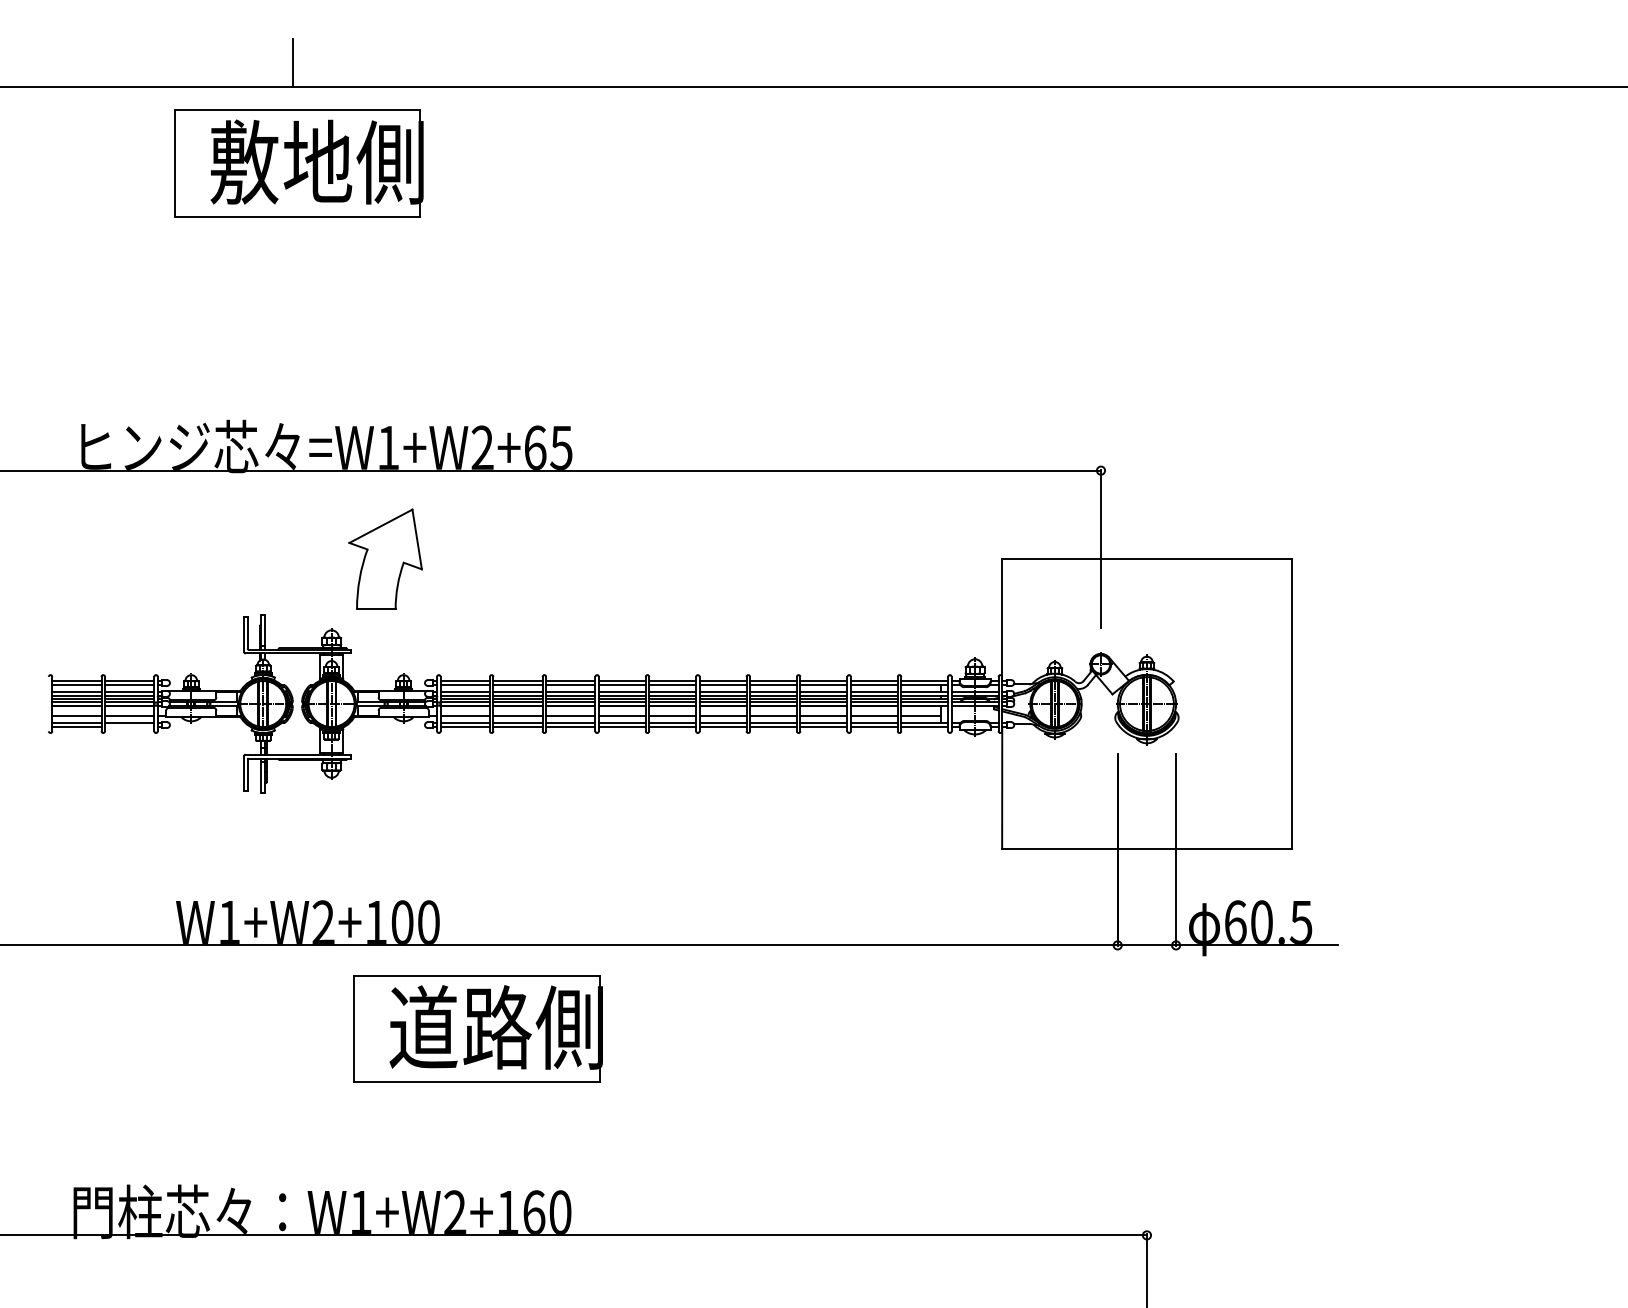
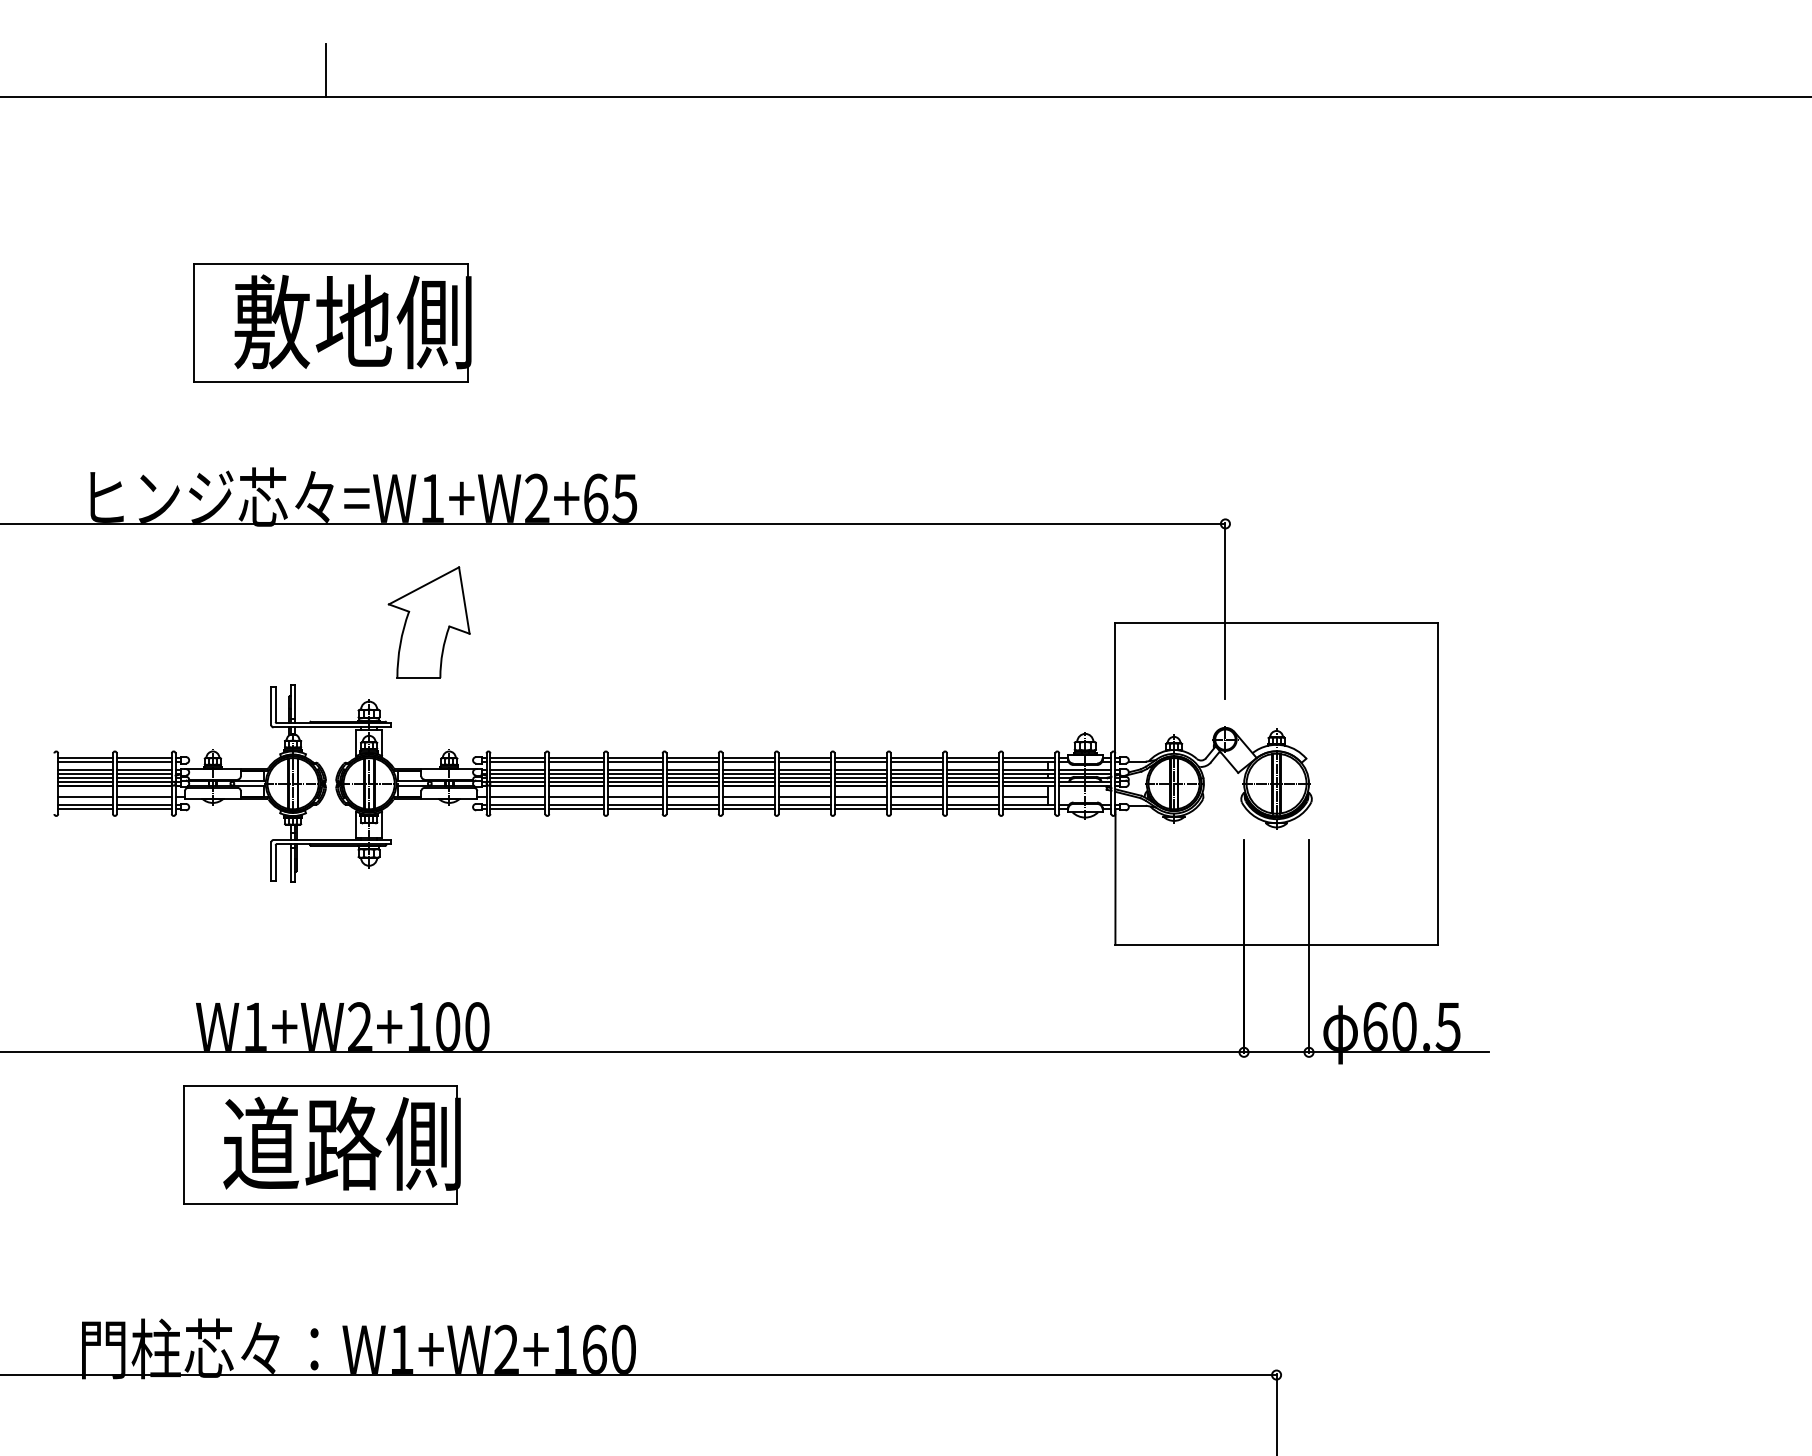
part: (298, 163) -> (332, 323), moved
line: (129, 726) -> (144, 808), added
part: (477, 1028) -> (321, 1144), moved

